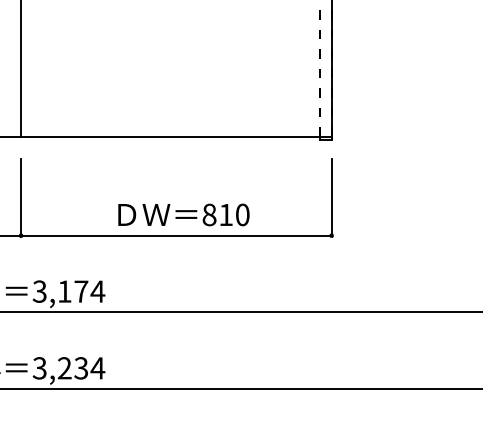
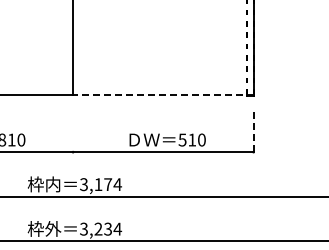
line: (174, 136) -> (162, 94), solid -> dashed
line: (21, 196) -> (73, 129), removed
line: (331, 196) -> (253, 129), solid -> dashed
text: (209, 213) -> (182, 139), 810 -> 510

